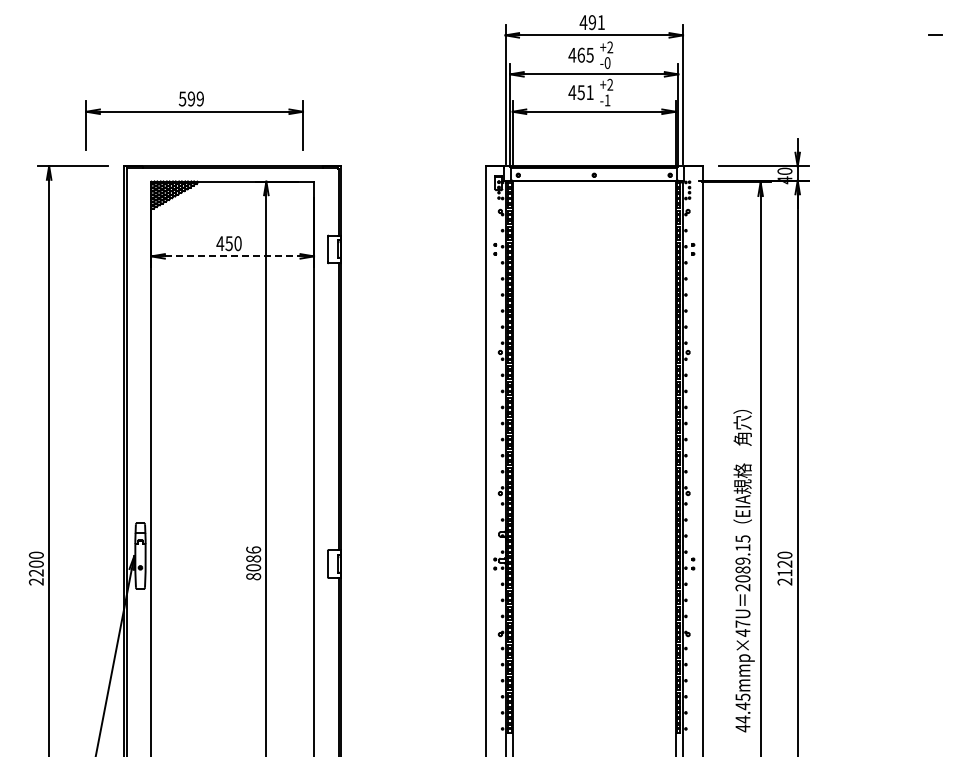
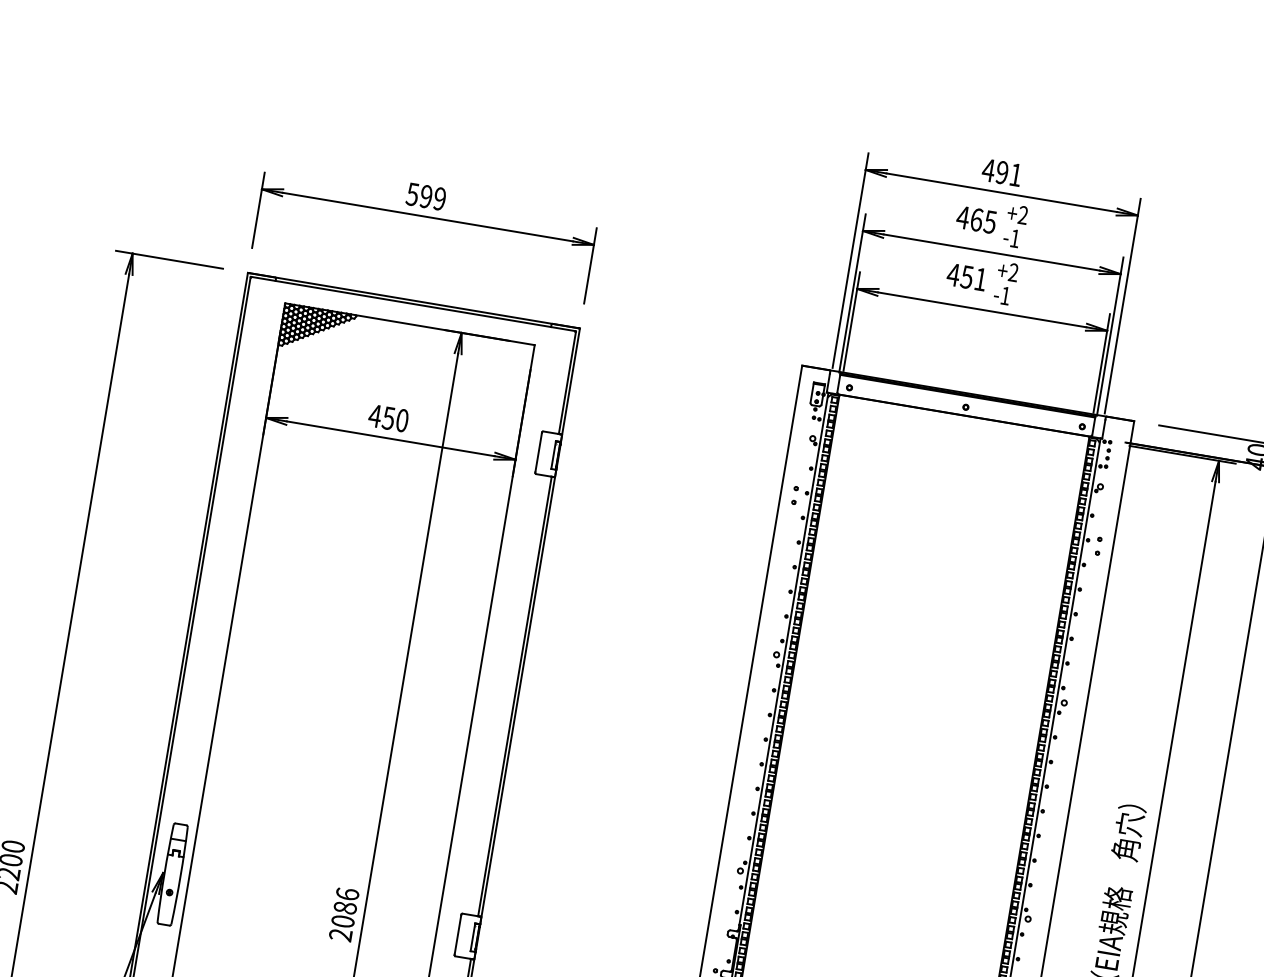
text: (607, 63) -> (1014, 239), -0 -> -1
part: (194, 112) -> (427, 218), moved
line: (232, 256) -> (390, 438), dashed -> solid
text: (253, 576) -> (340, 934), 8086 -> 2086

